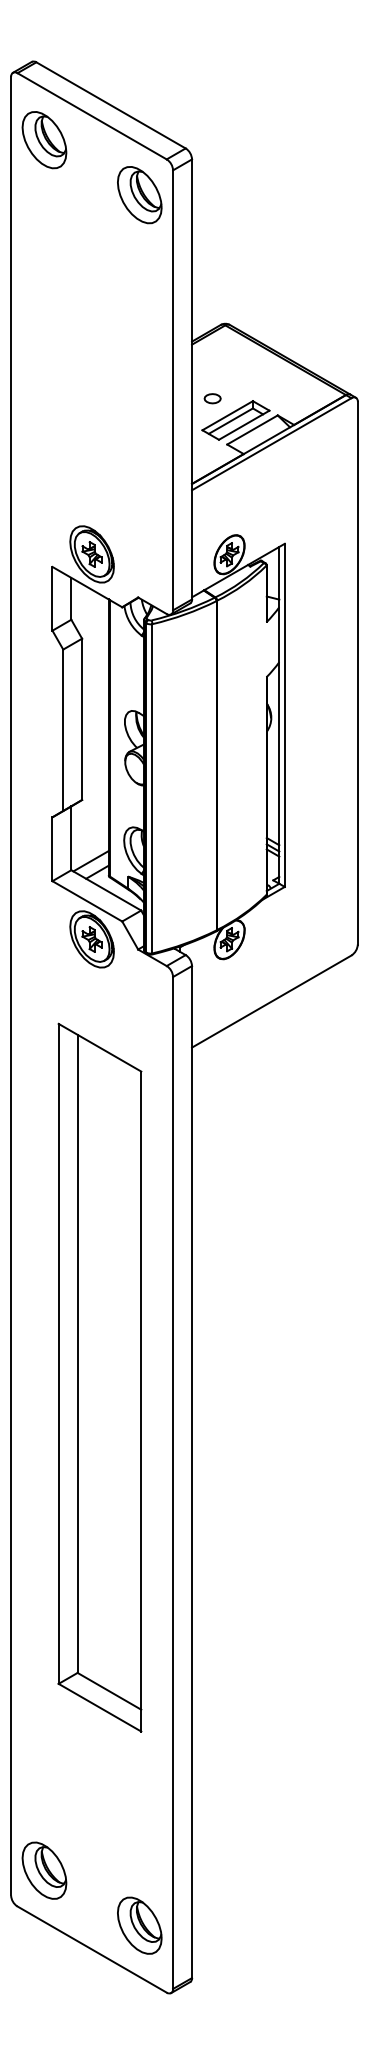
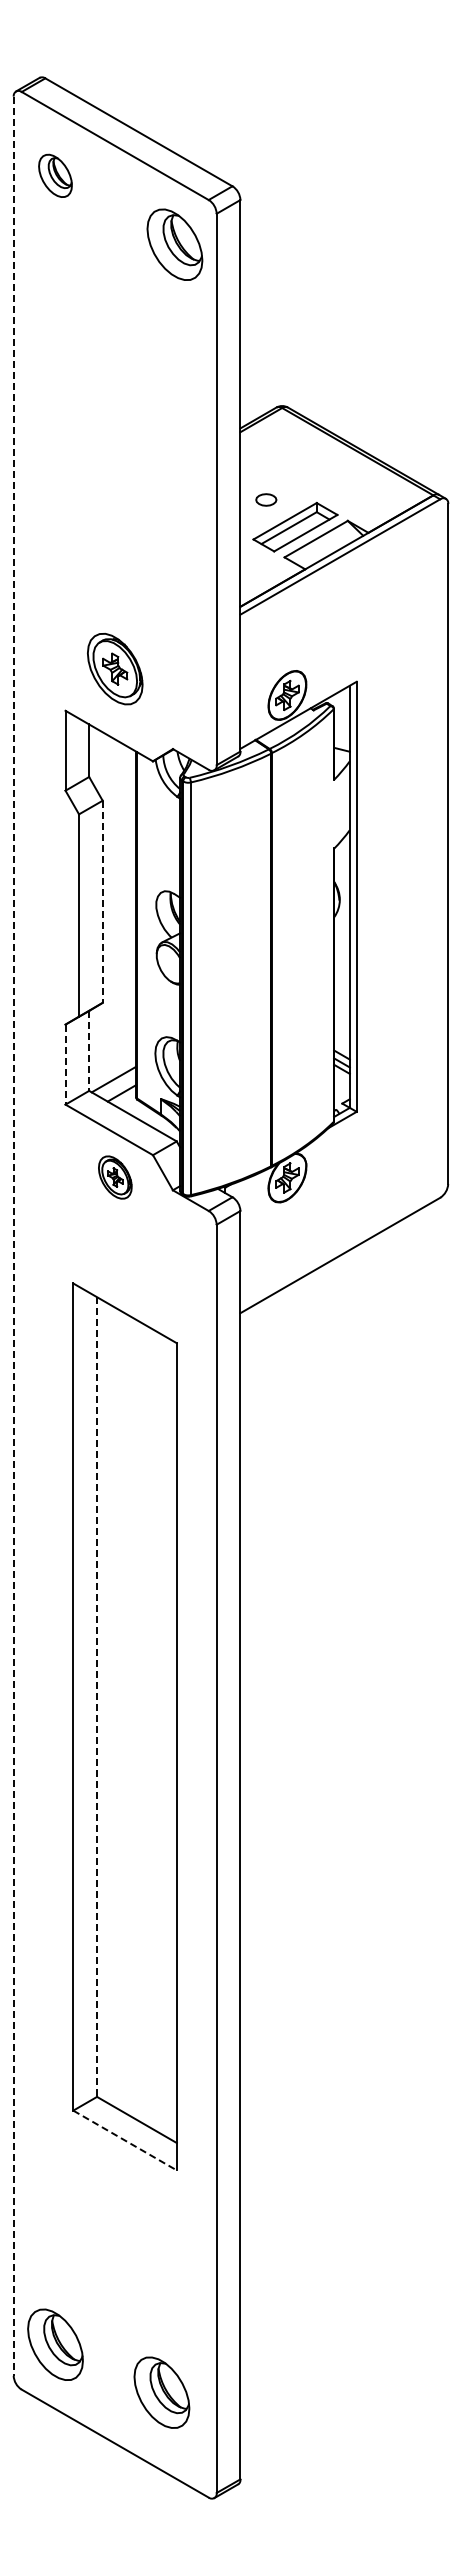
part: (44, 139) -> (55, 175), size x0.6
part: (92, 554) -> (115, 669), moved
line: (81, 719) -> (102, 902), solid -> dashed
line: (71, 837) -> (89, 1050), solid -> dashed
line: (52, 849) -> (65, 1065), solid -> dashed
part: (92, 939) -> (115, 1177), size x0.6
line: (10, 986) -> (13, 1236), solid -> dashed
line: (77, 1354) -> (97, 1697), solid -> dashed
line: (100, 1707) -> (125, 2140), solid -> dashed
part: (139, 1925) -> (161, 2392), moved

